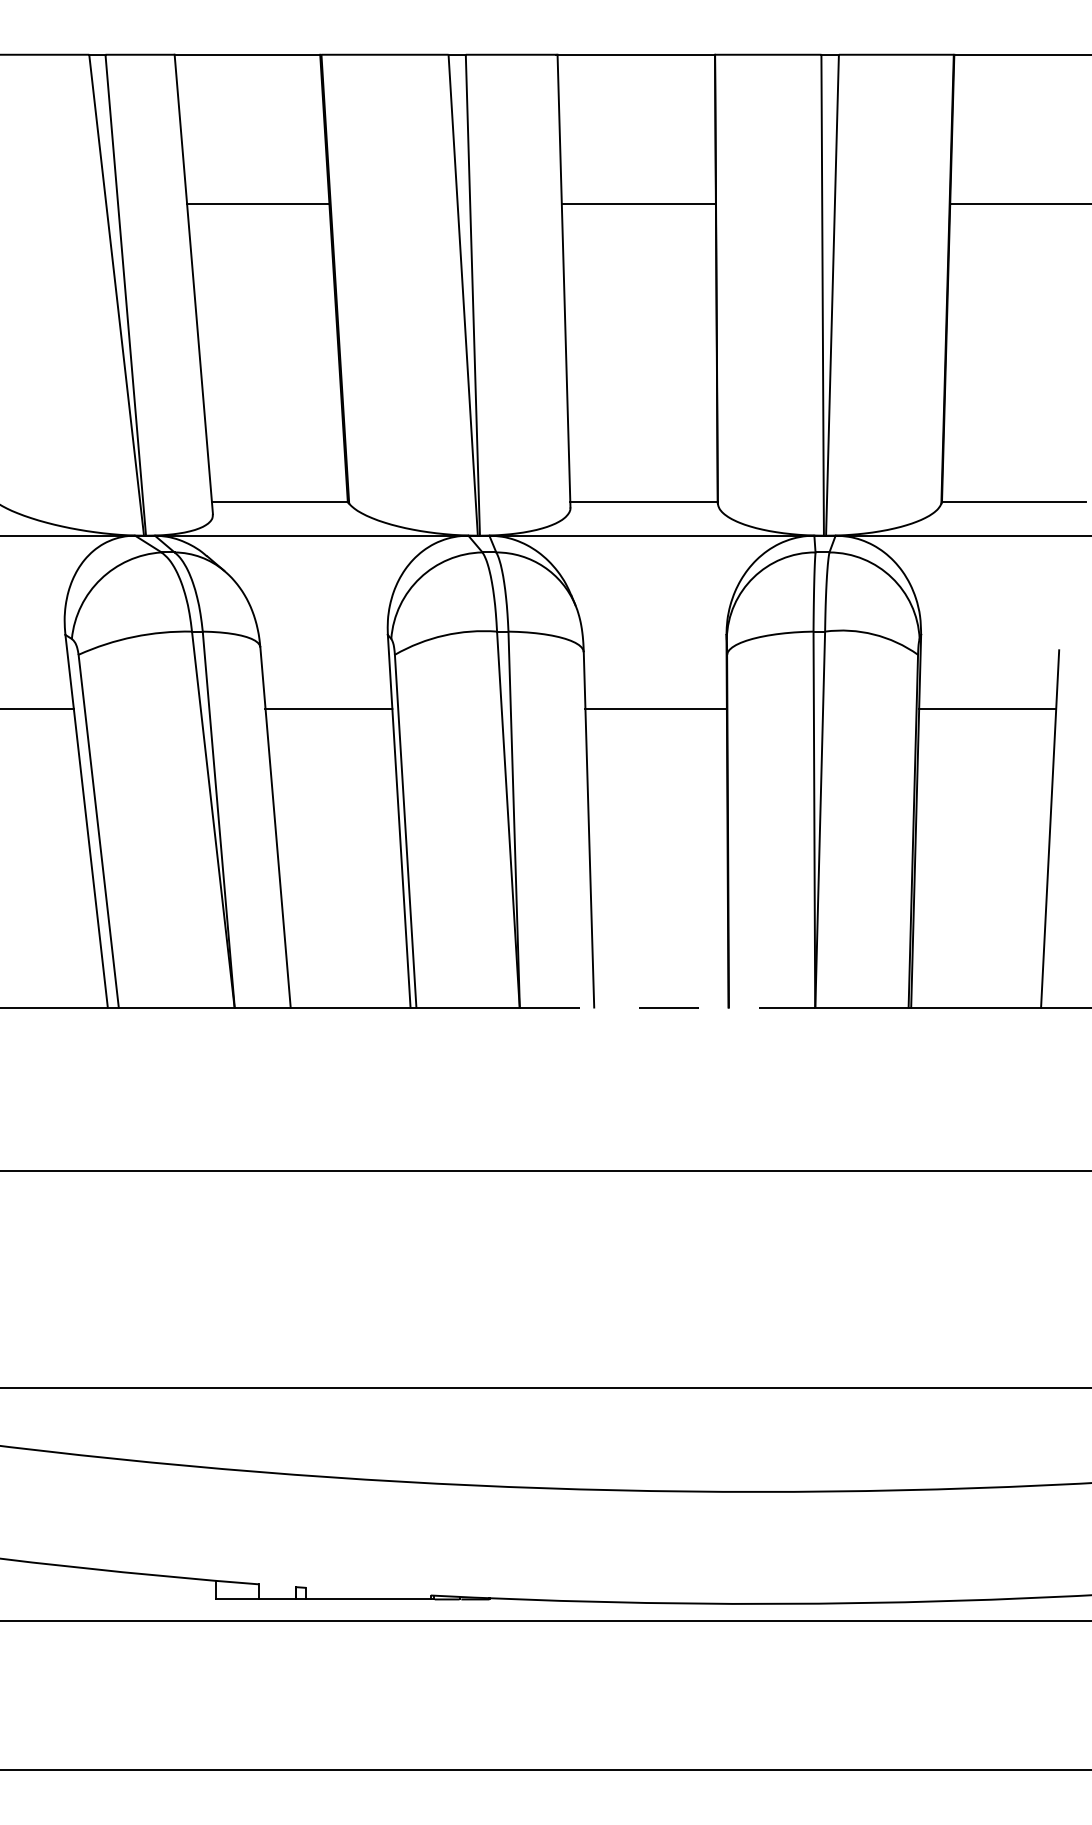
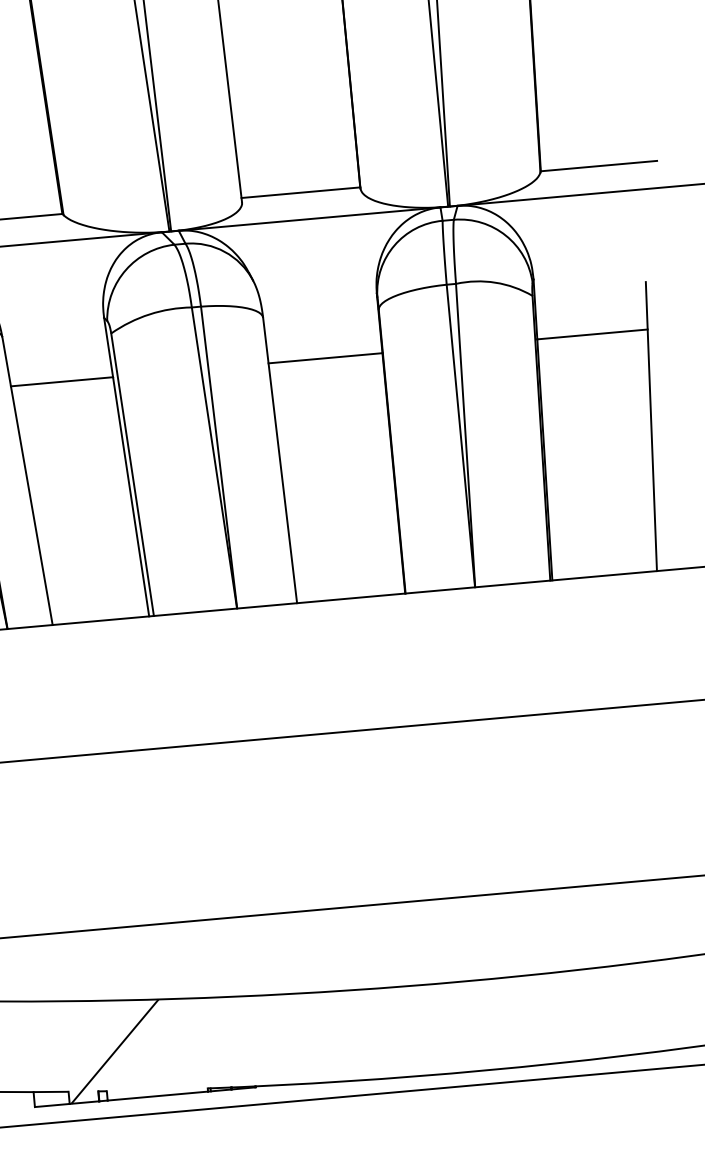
line: (667, 1007) -> (356, 597), dashed -> solid
hatch: (320, 1539) -> (114, 1051), added

